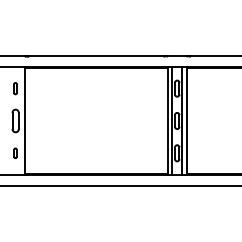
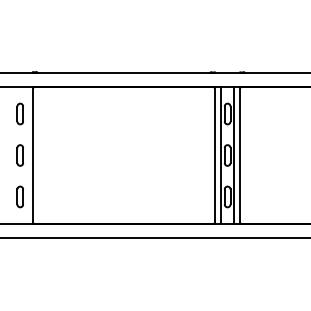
part: (14, 88) -> (19, 113), size x1.43
part: (14, 121) -> (19, 155), size x0.71
part: (14, 152) -> (19, 196), size x1.67

